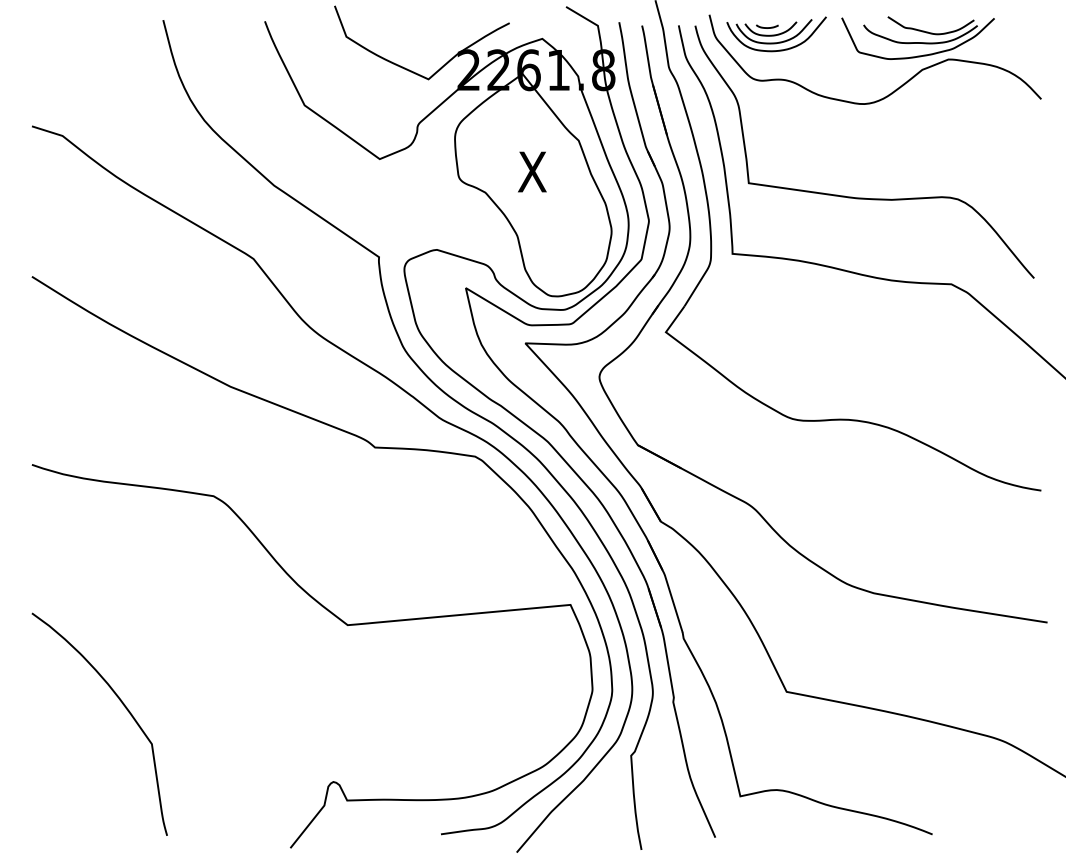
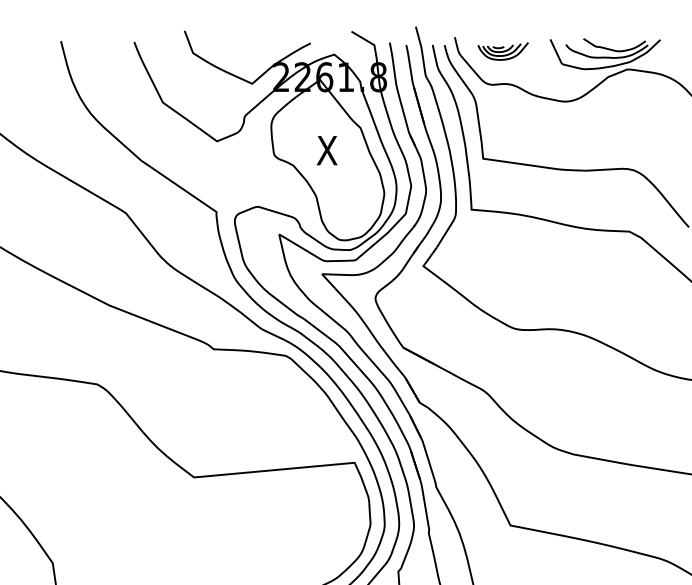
part: (776, 34) -> (503, 51), size x0.7

